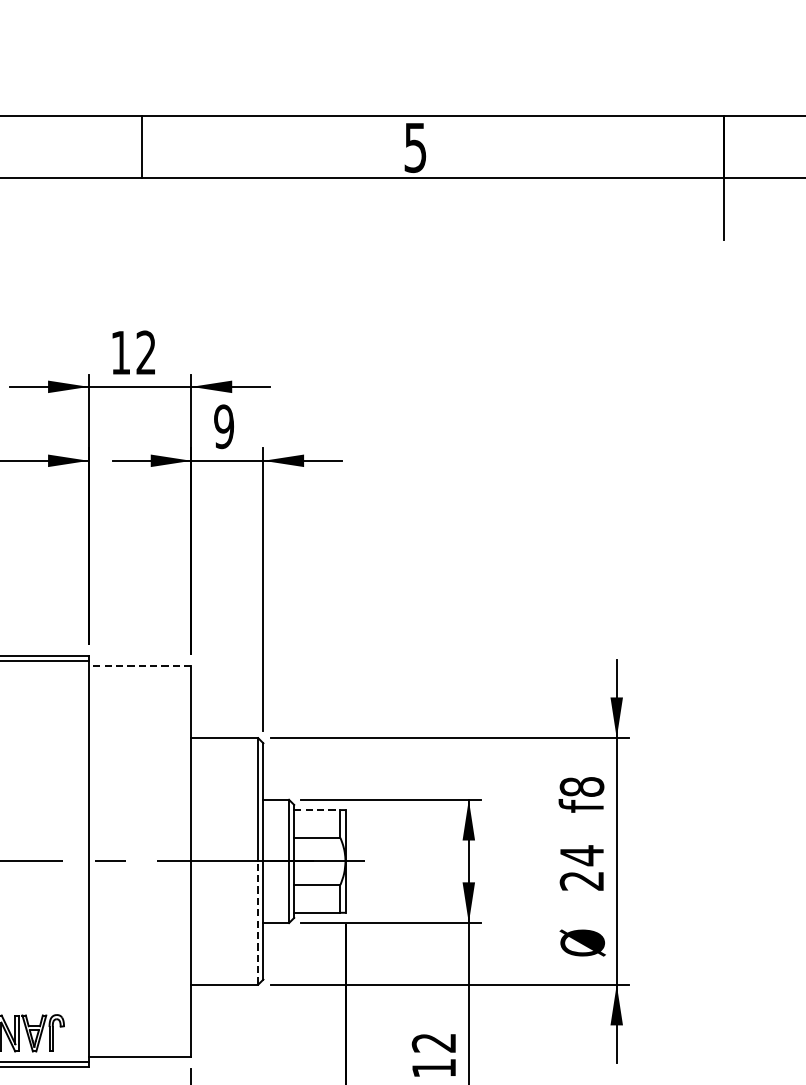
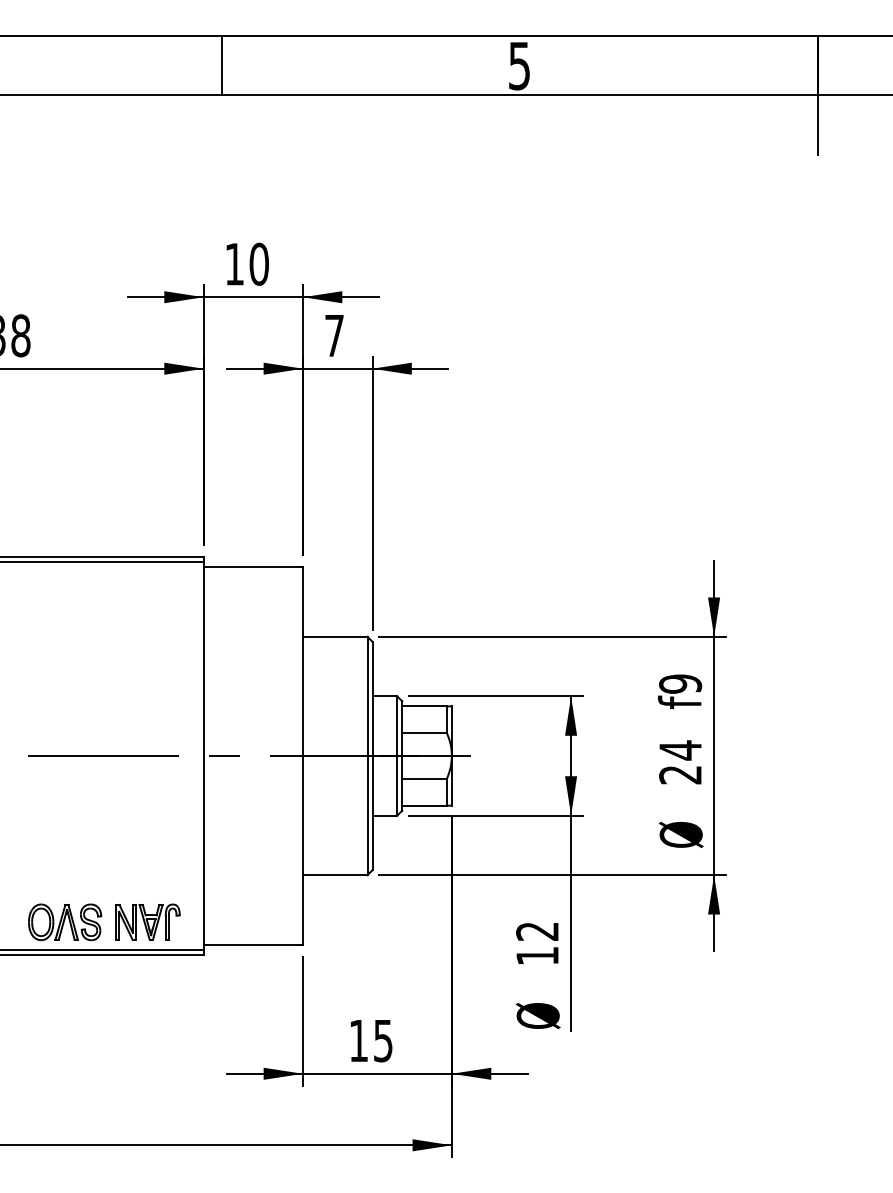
line: (142, 147) -> (222, 65), moved
text: (145, 351) -> (258, 263), 12 -> 10
text: (224, 426) -> (334, 335), 9 -> 7
line: (140, 666) -> (253, 567), dashed -> solid
text: (581, 786) -> (680, 683), f8 -> f9
line: (318, 810) -> (425, 706), dashed -> solid
line: (258, 922) -> (367, 815), dashed -> solid

